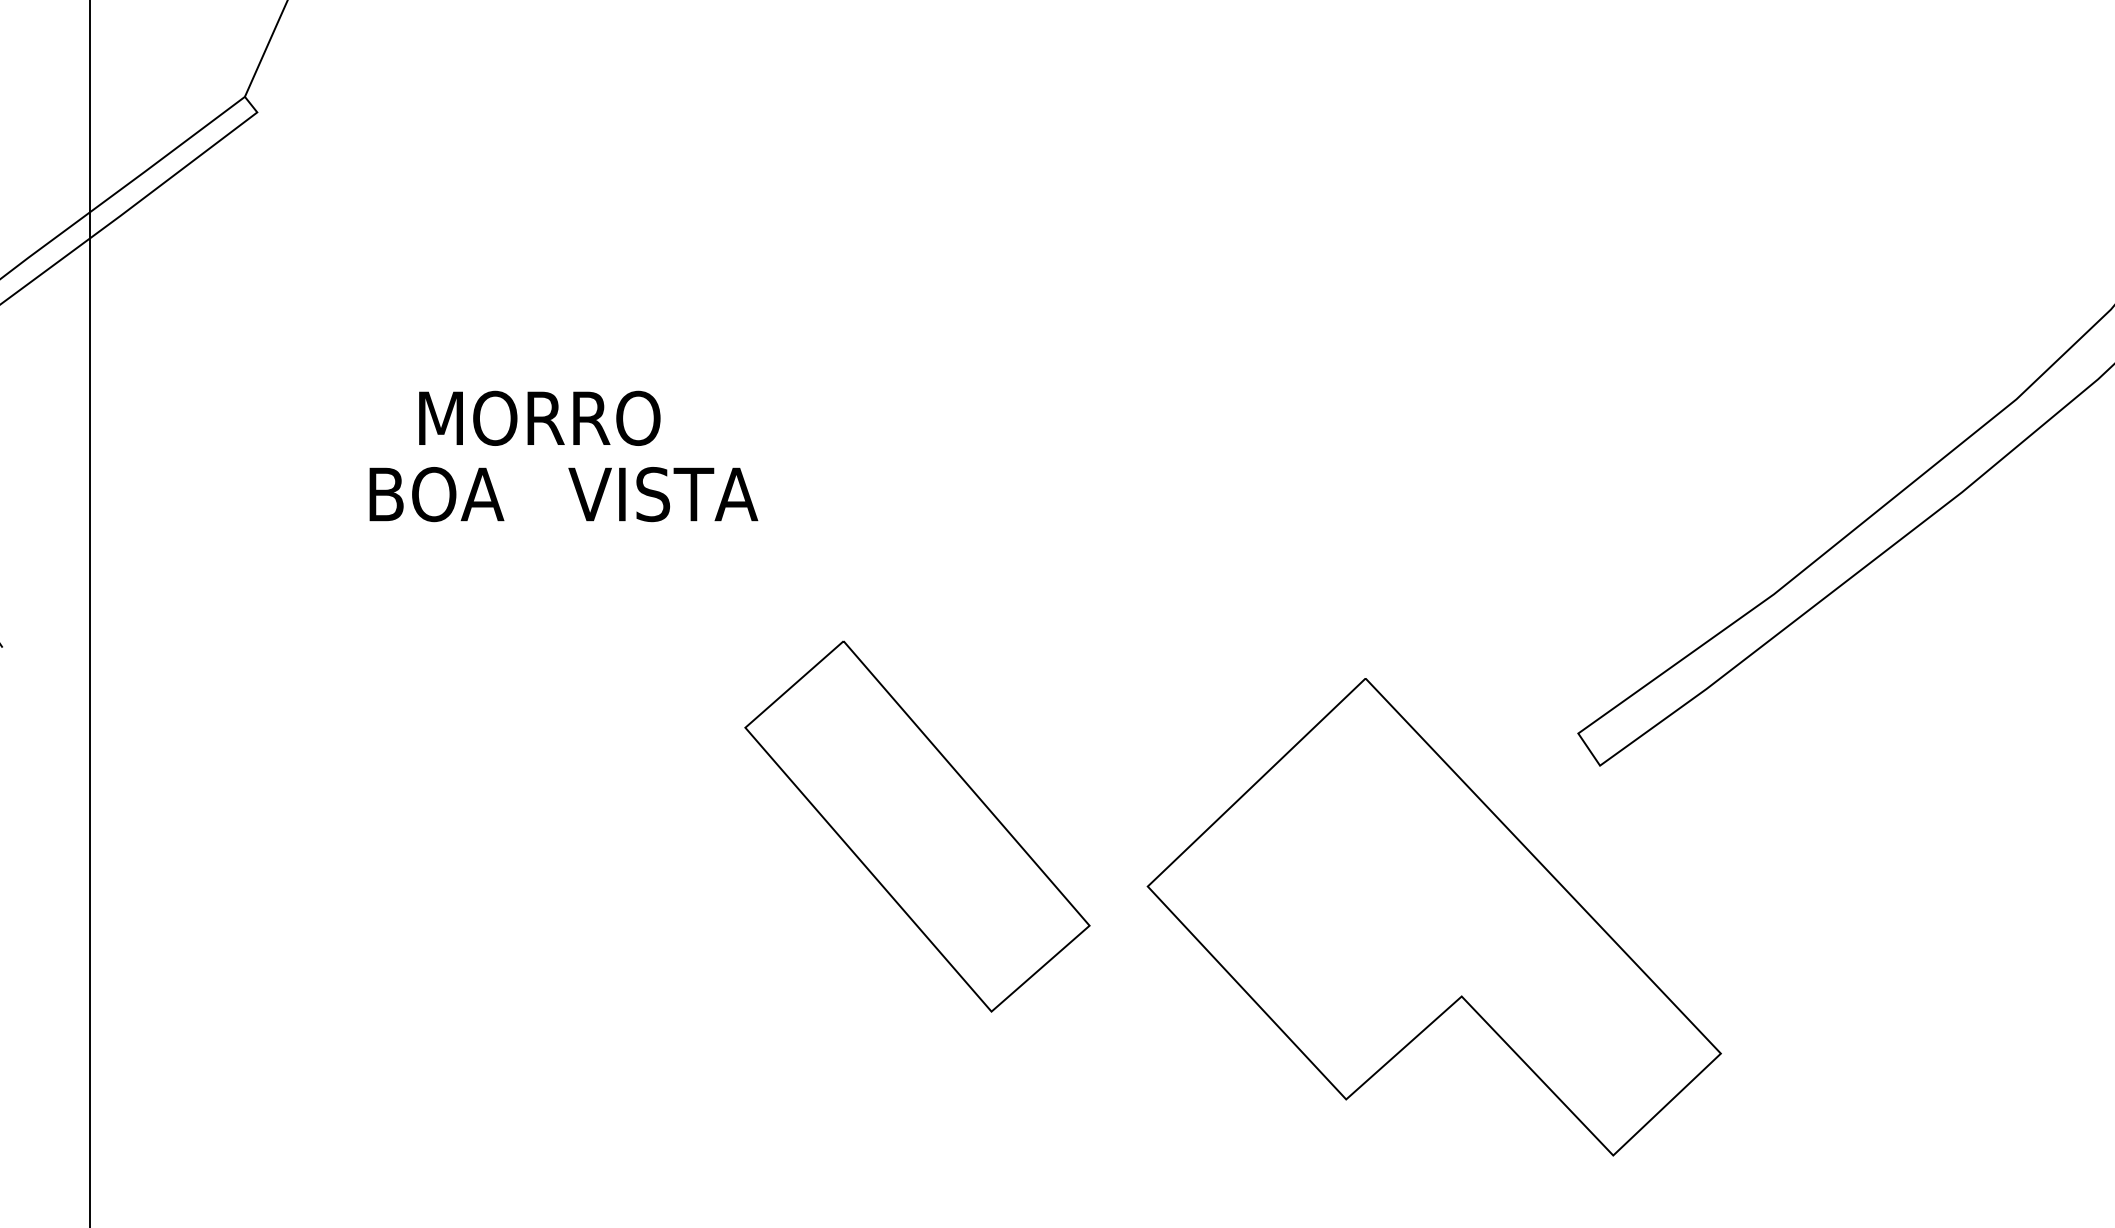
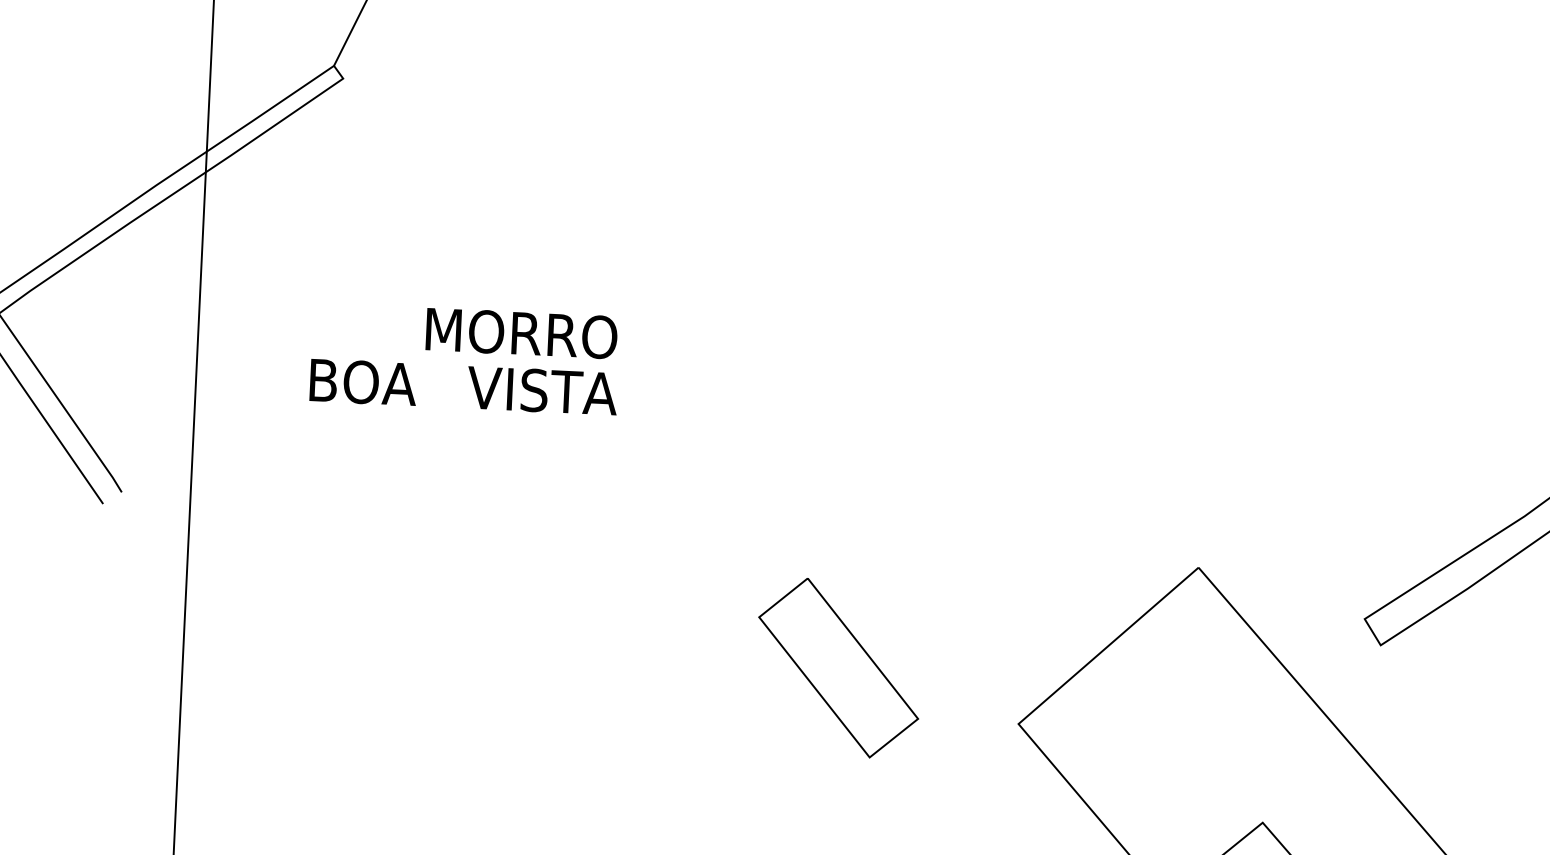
text: (539, 417) -> (521, 332), moved
text: (563, 494) -> (463, 387), moved
part: (917, 826) -> (838, 667), size x0.6

